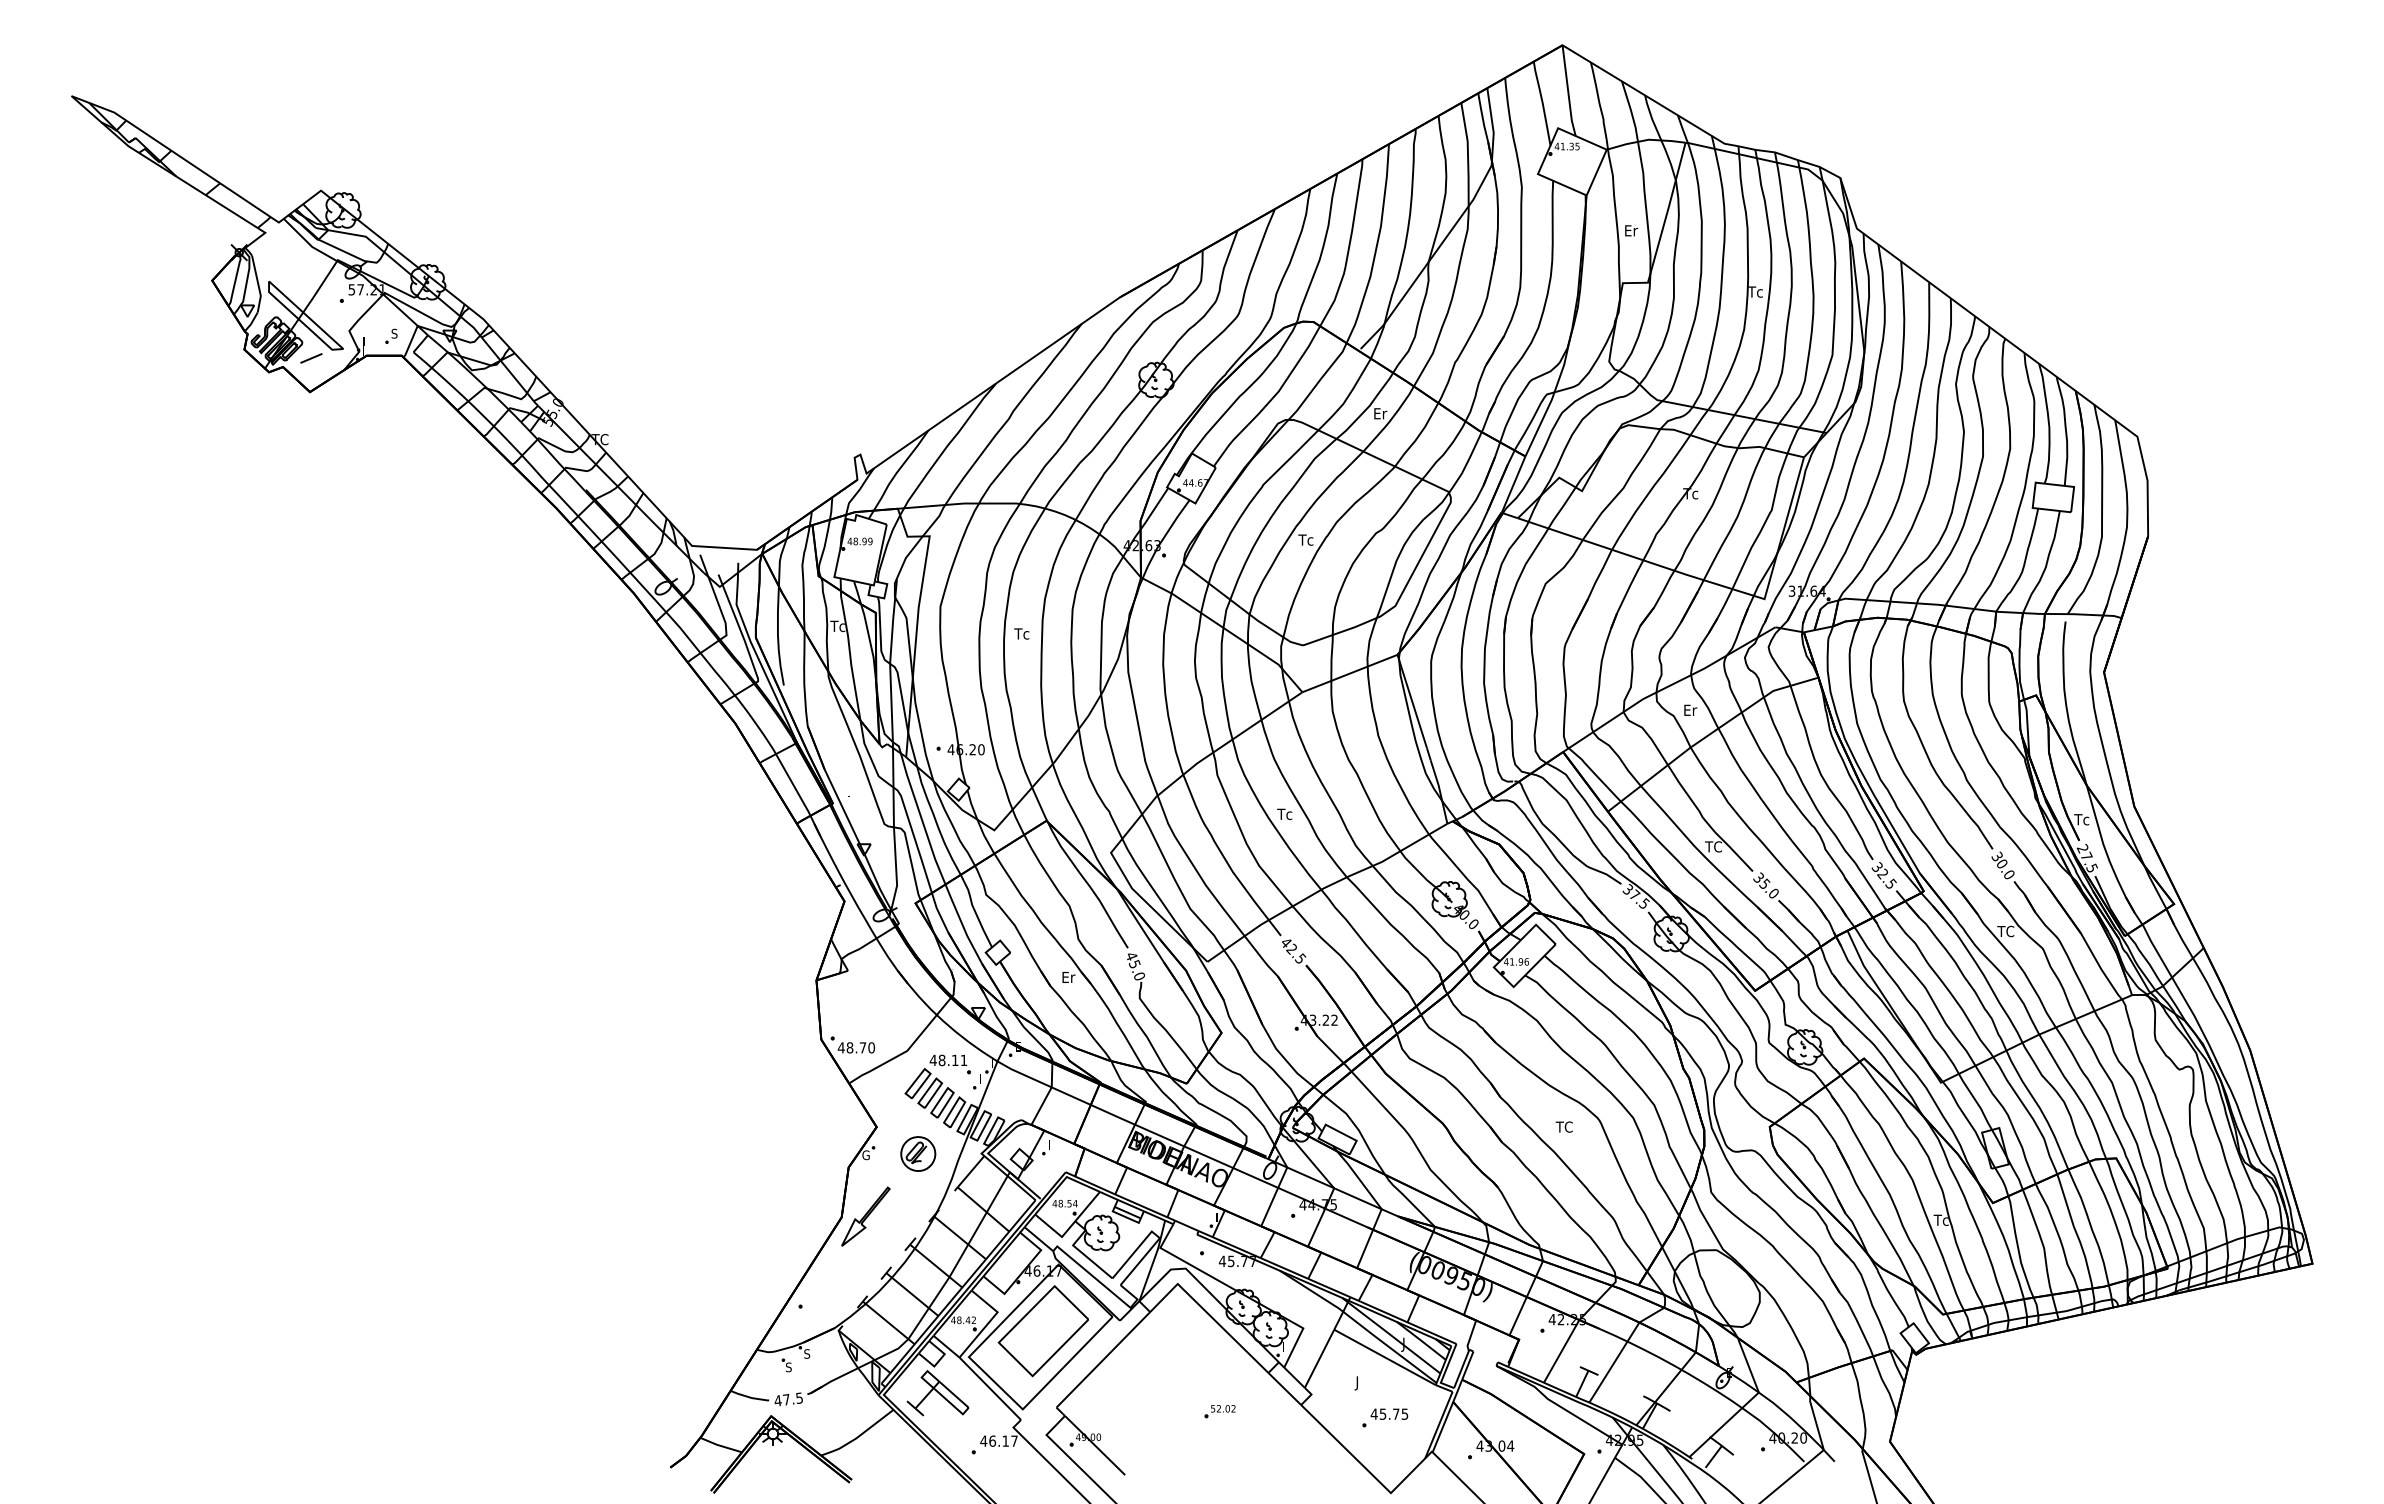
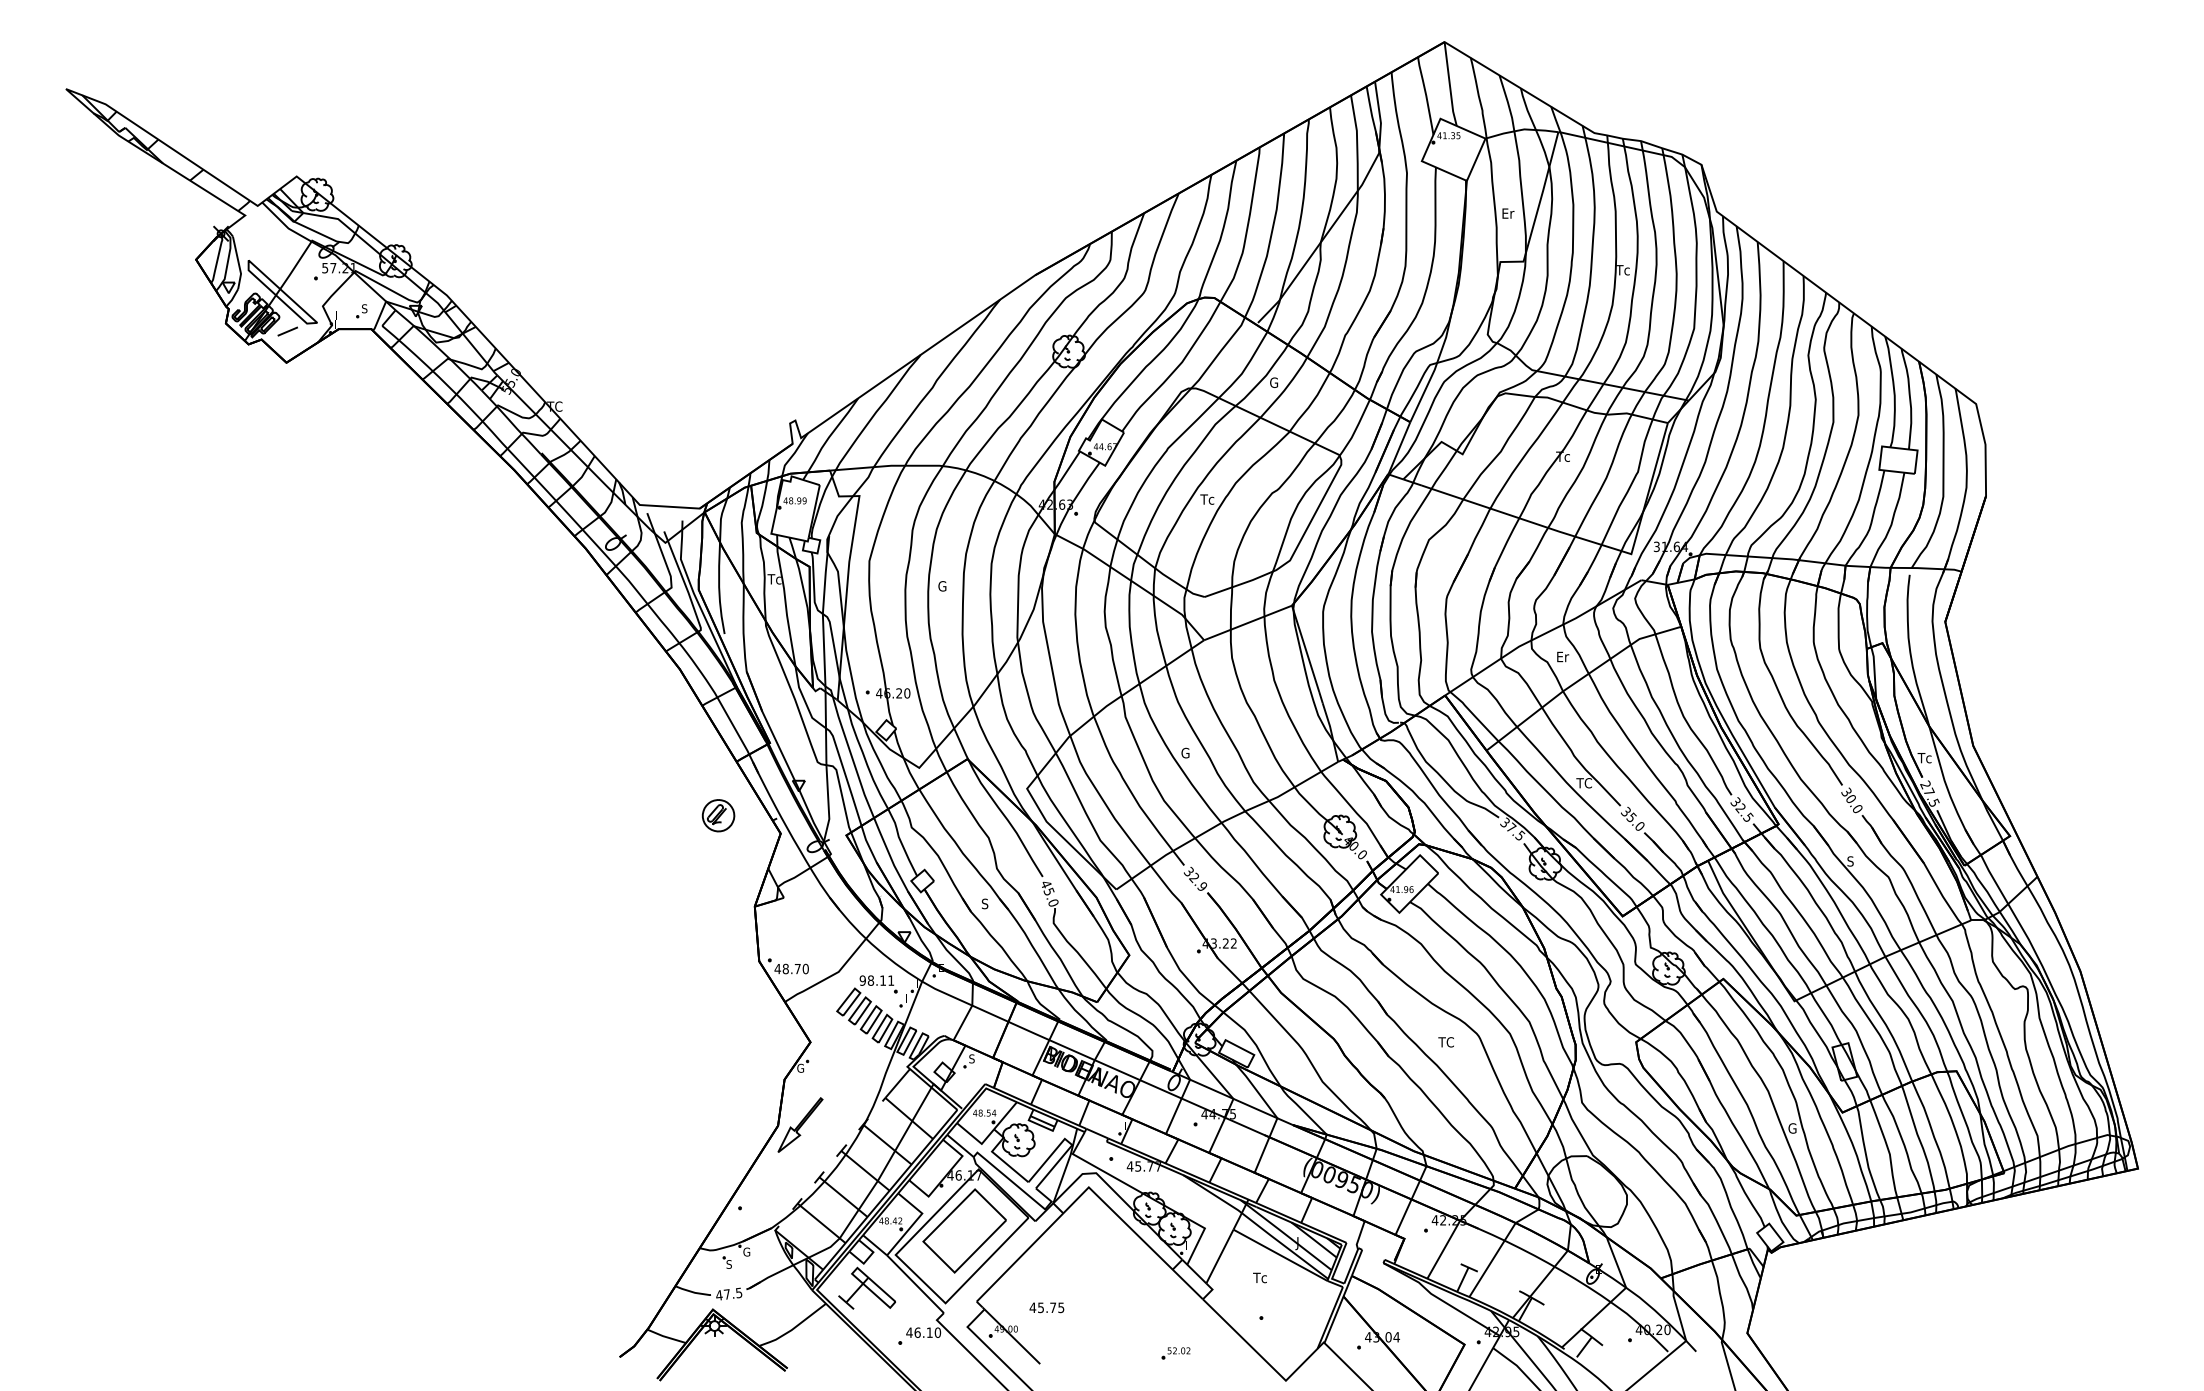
text: (1380, 413) -> (1276, 382), Er -> G
text: (1021, 633) -> (944, 585), Tc -> G
text: (1284, 814) -> (1187, 753), Tc -> G
text: (2005, 931) -> (1854, 861), TC -> S
text: (1293, 950) -> (1195, 879), 42.5 -> 32.9
text: (1068, 977) -> (987, 903), Er -> S
text: (932, 1060) -> (862, 980), 48.11 -> 98.11
text: (1051, 1144) -> (972, 1058), I -> S
part: (918, 1153) -> (718, 815), moved
text: (1940, 1219) -> (1794, 1127), Tc -> G
text: (807, 1353) -> (746, 1251), S -> G
text: (1362, 1383) -> (1259, 1279), J -> Tc
part: (1219, 1411) -> (1175, 1353), moved
text: (1389, 1413) -> (1046, 1307), moved
text: (1014, 1440) -> (937, 1332), 46.17 -> 46.10

